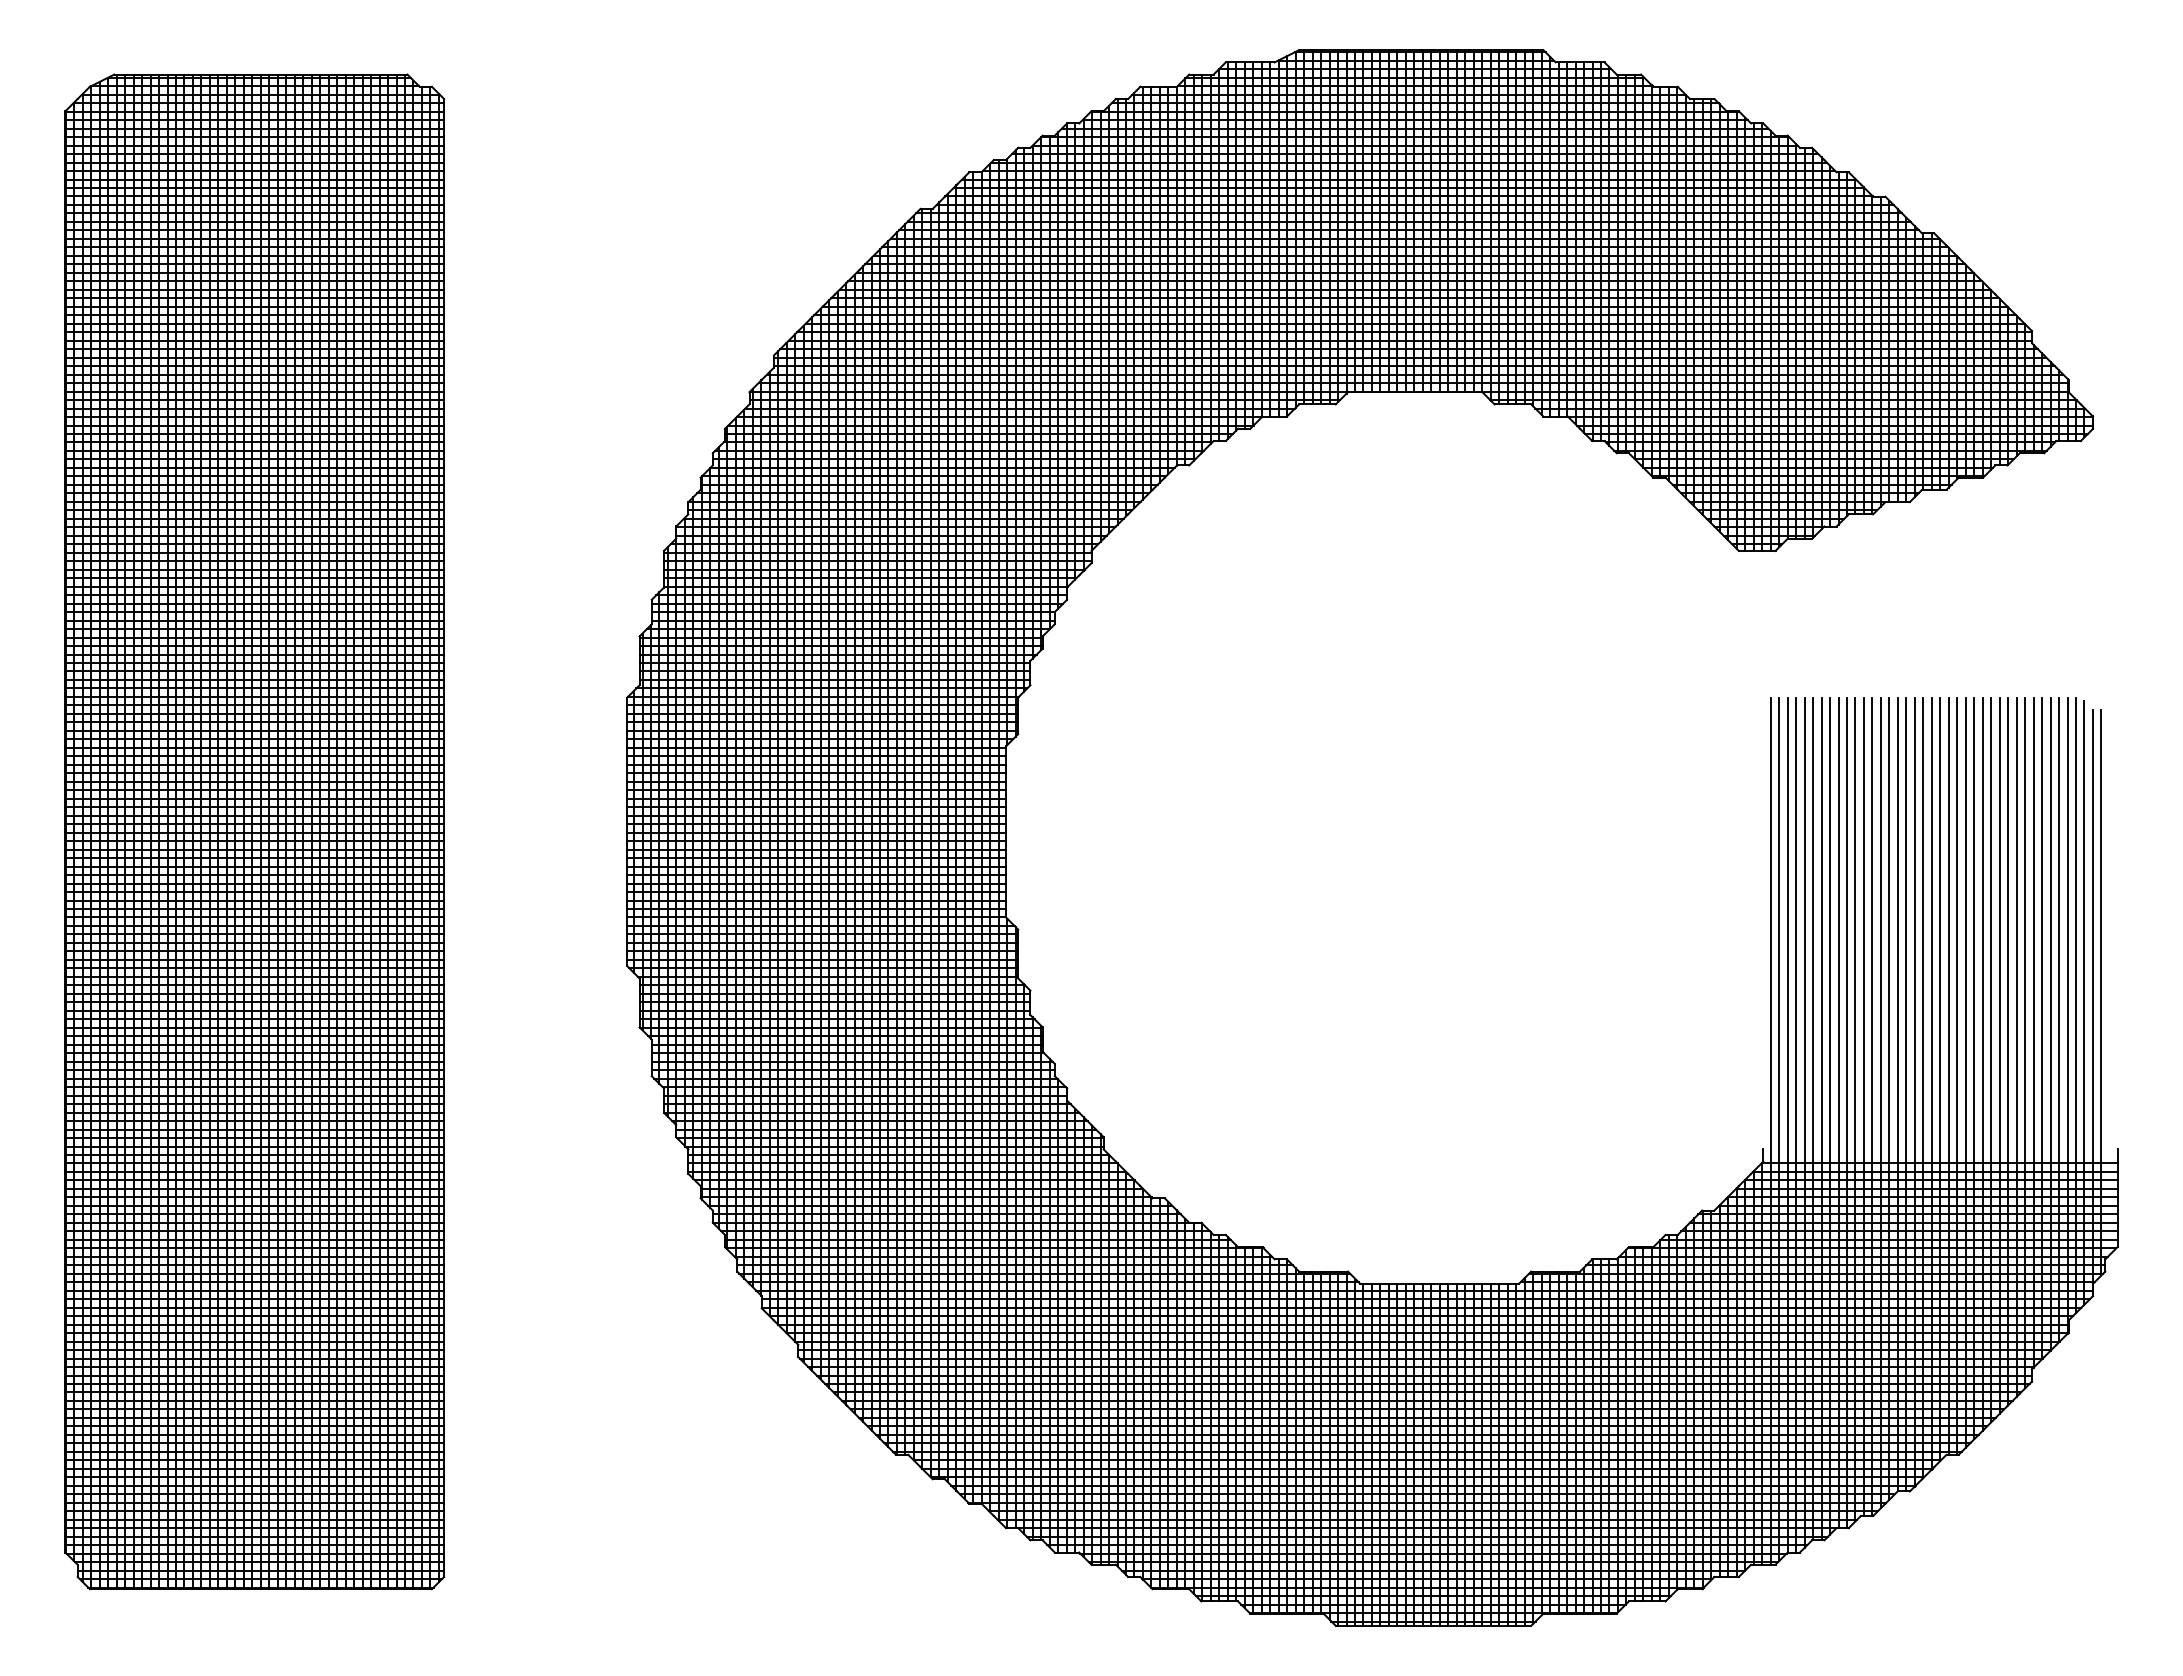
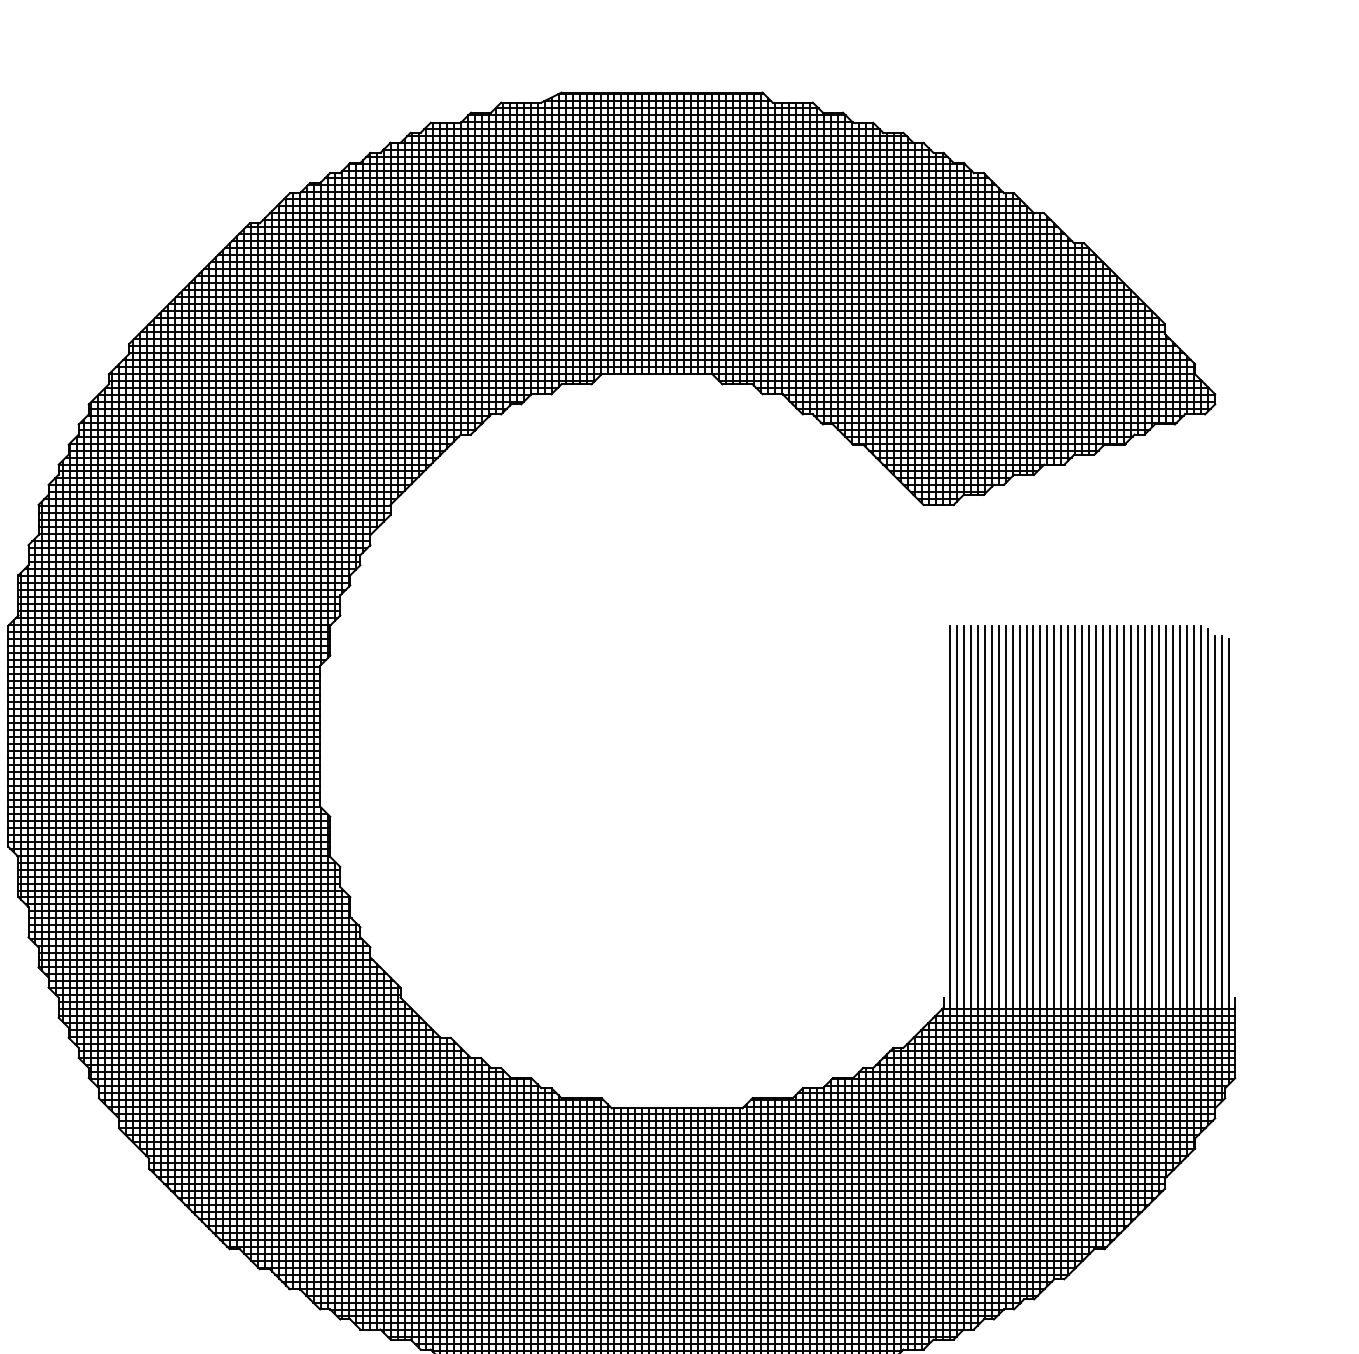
line: (2109, 984) -> (1228, 861), added

